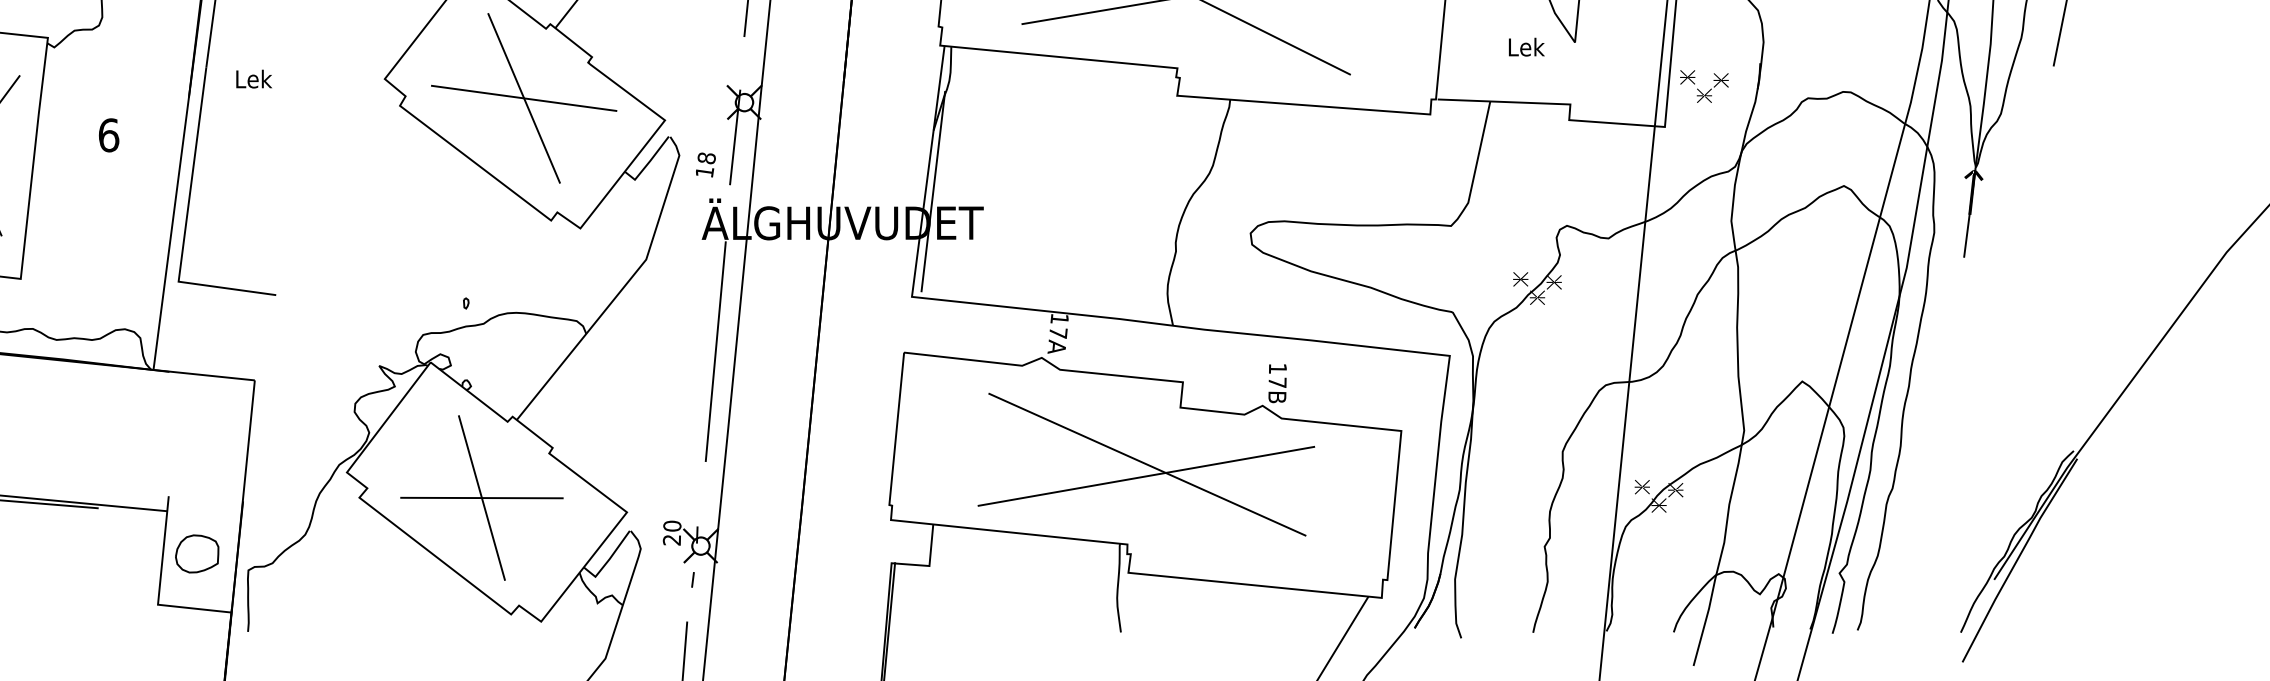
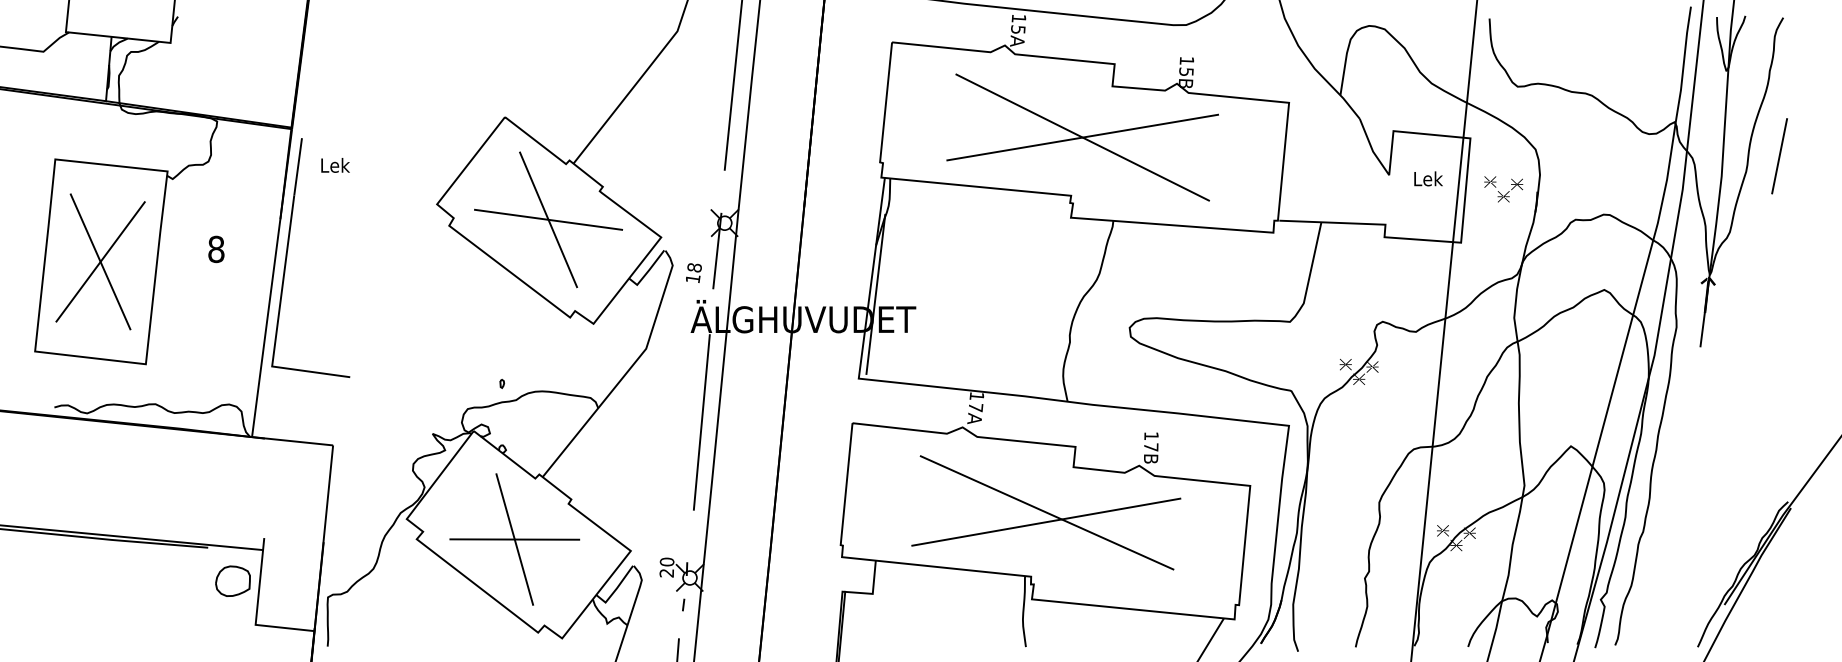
text: (1526, 46) -> (1428, 178), moved
text: (254, 79) -> (335, 165), moved
part: (1704, 86) -> (1503, 189), moved
text: (109, 134) -> (216, 248), 6 -> 8
part: (196, 553) -> (232, 580), moved

